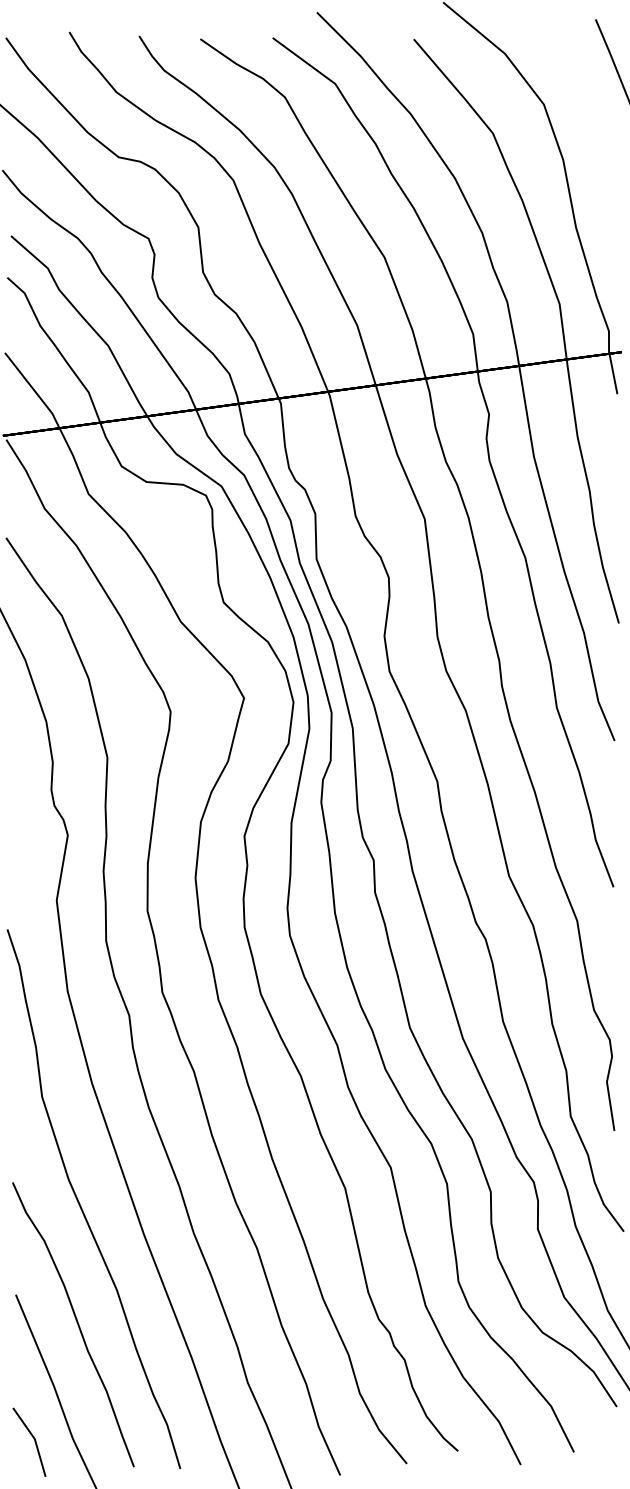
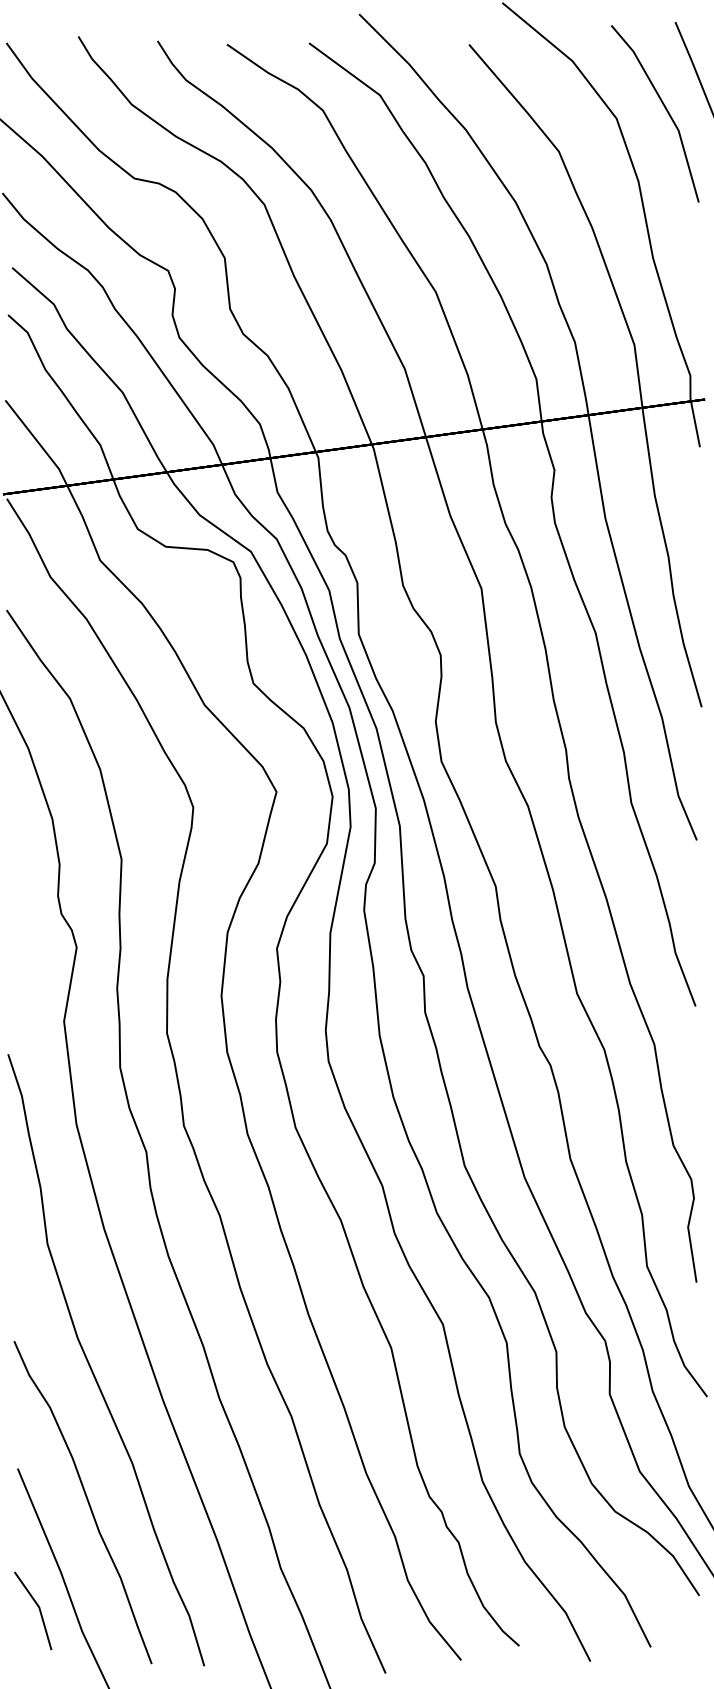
line: (586, 95) -> (664, 108), added
part: (29, 1441) -> (33, 1610), moved

